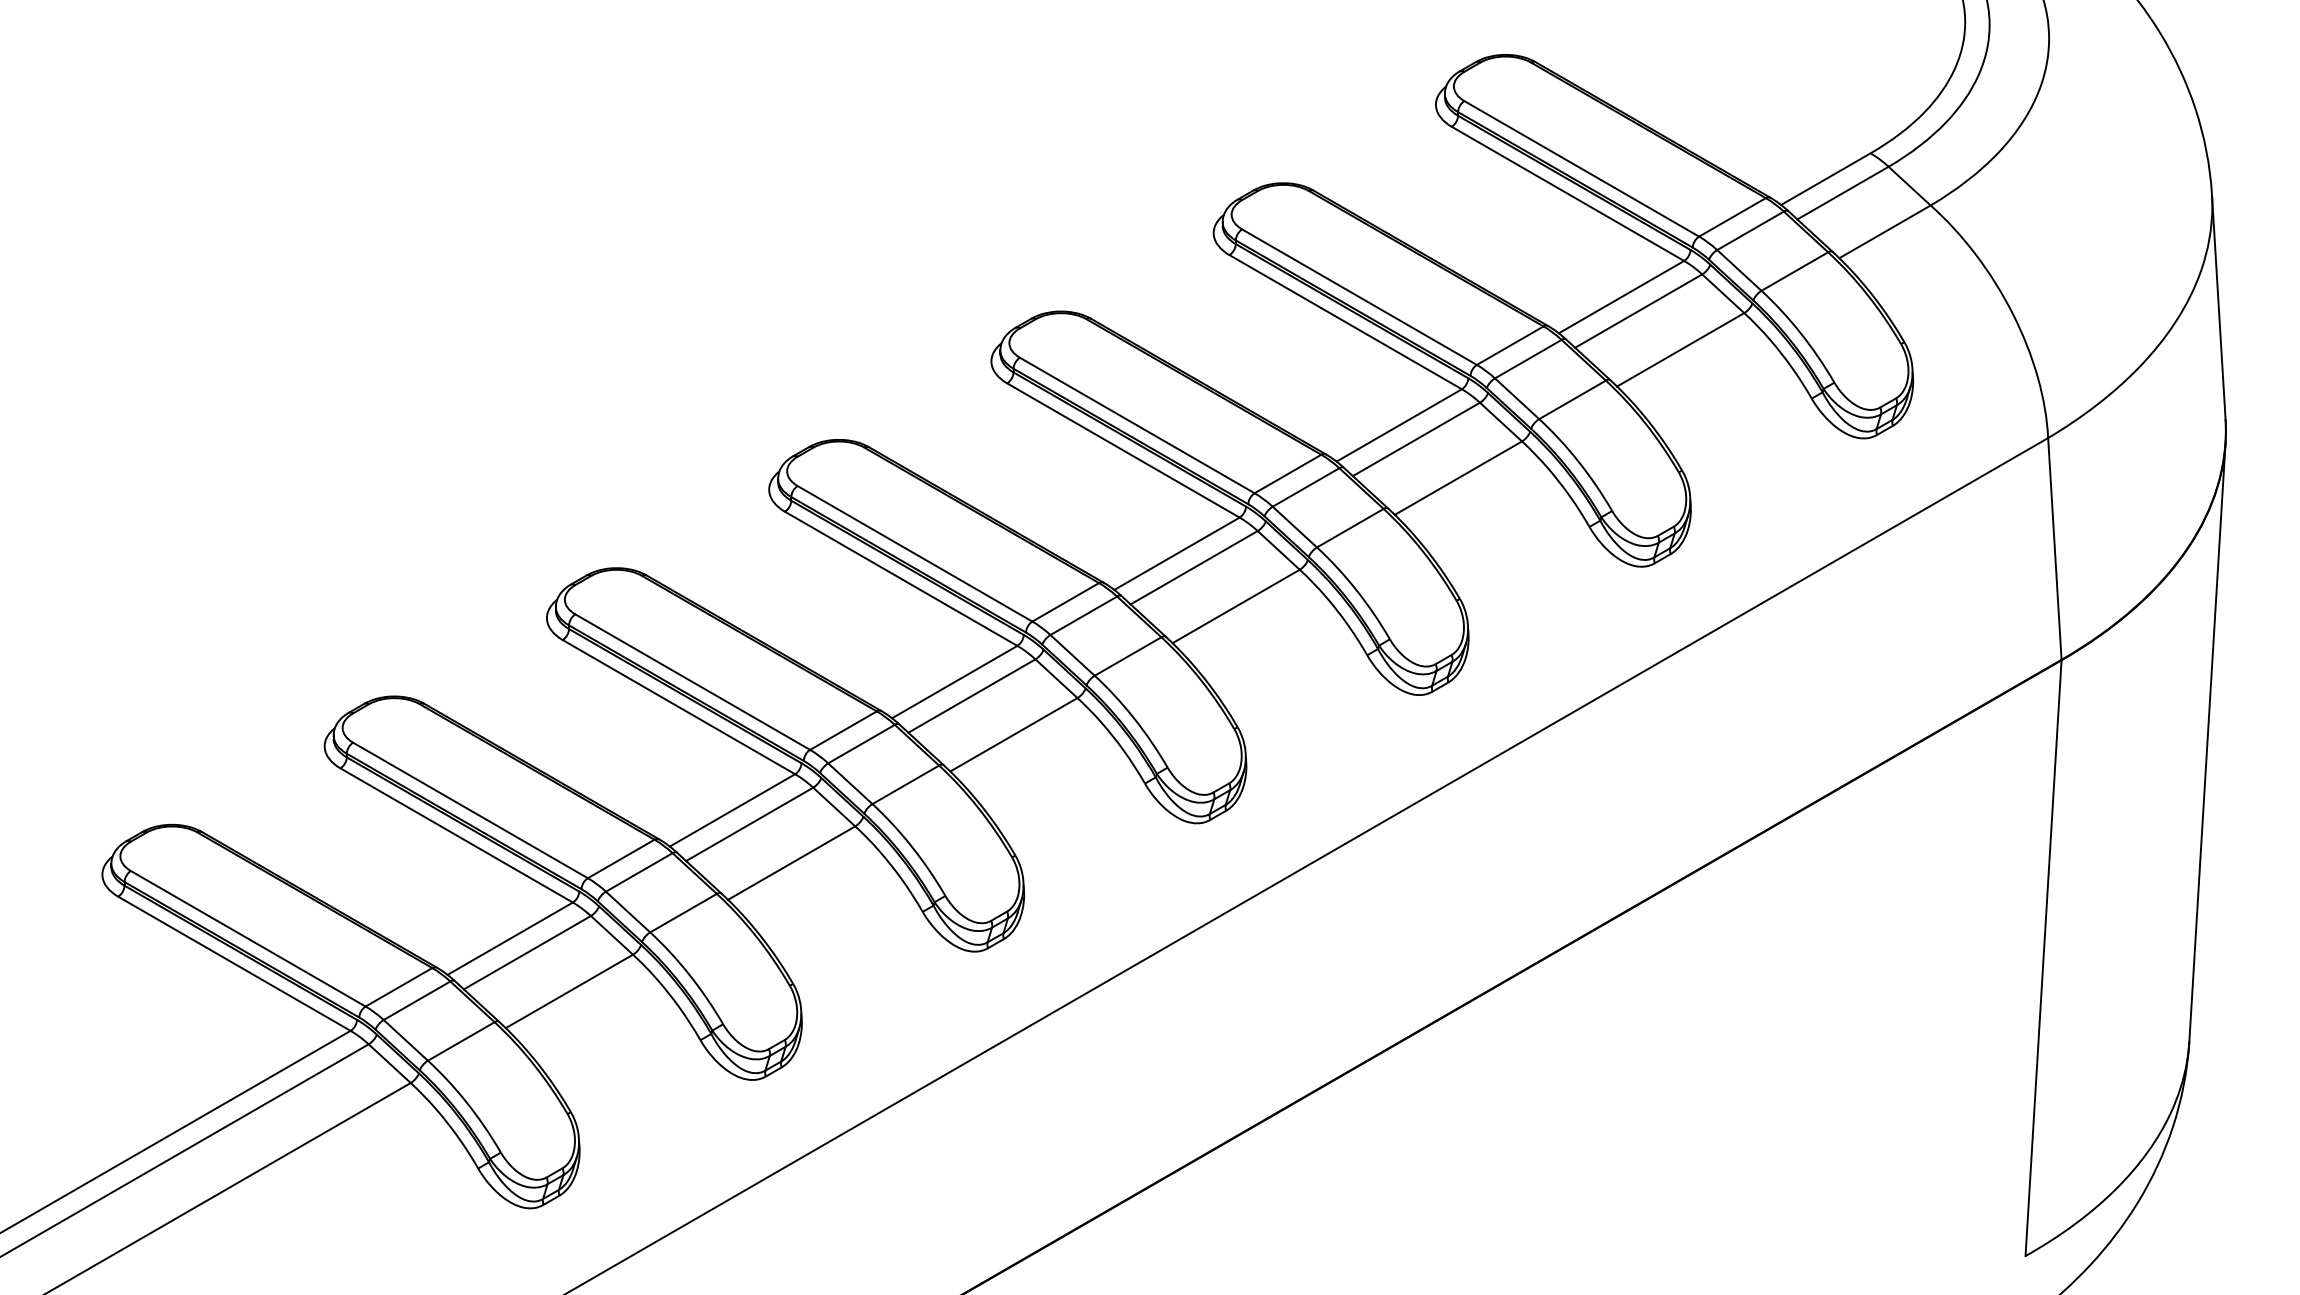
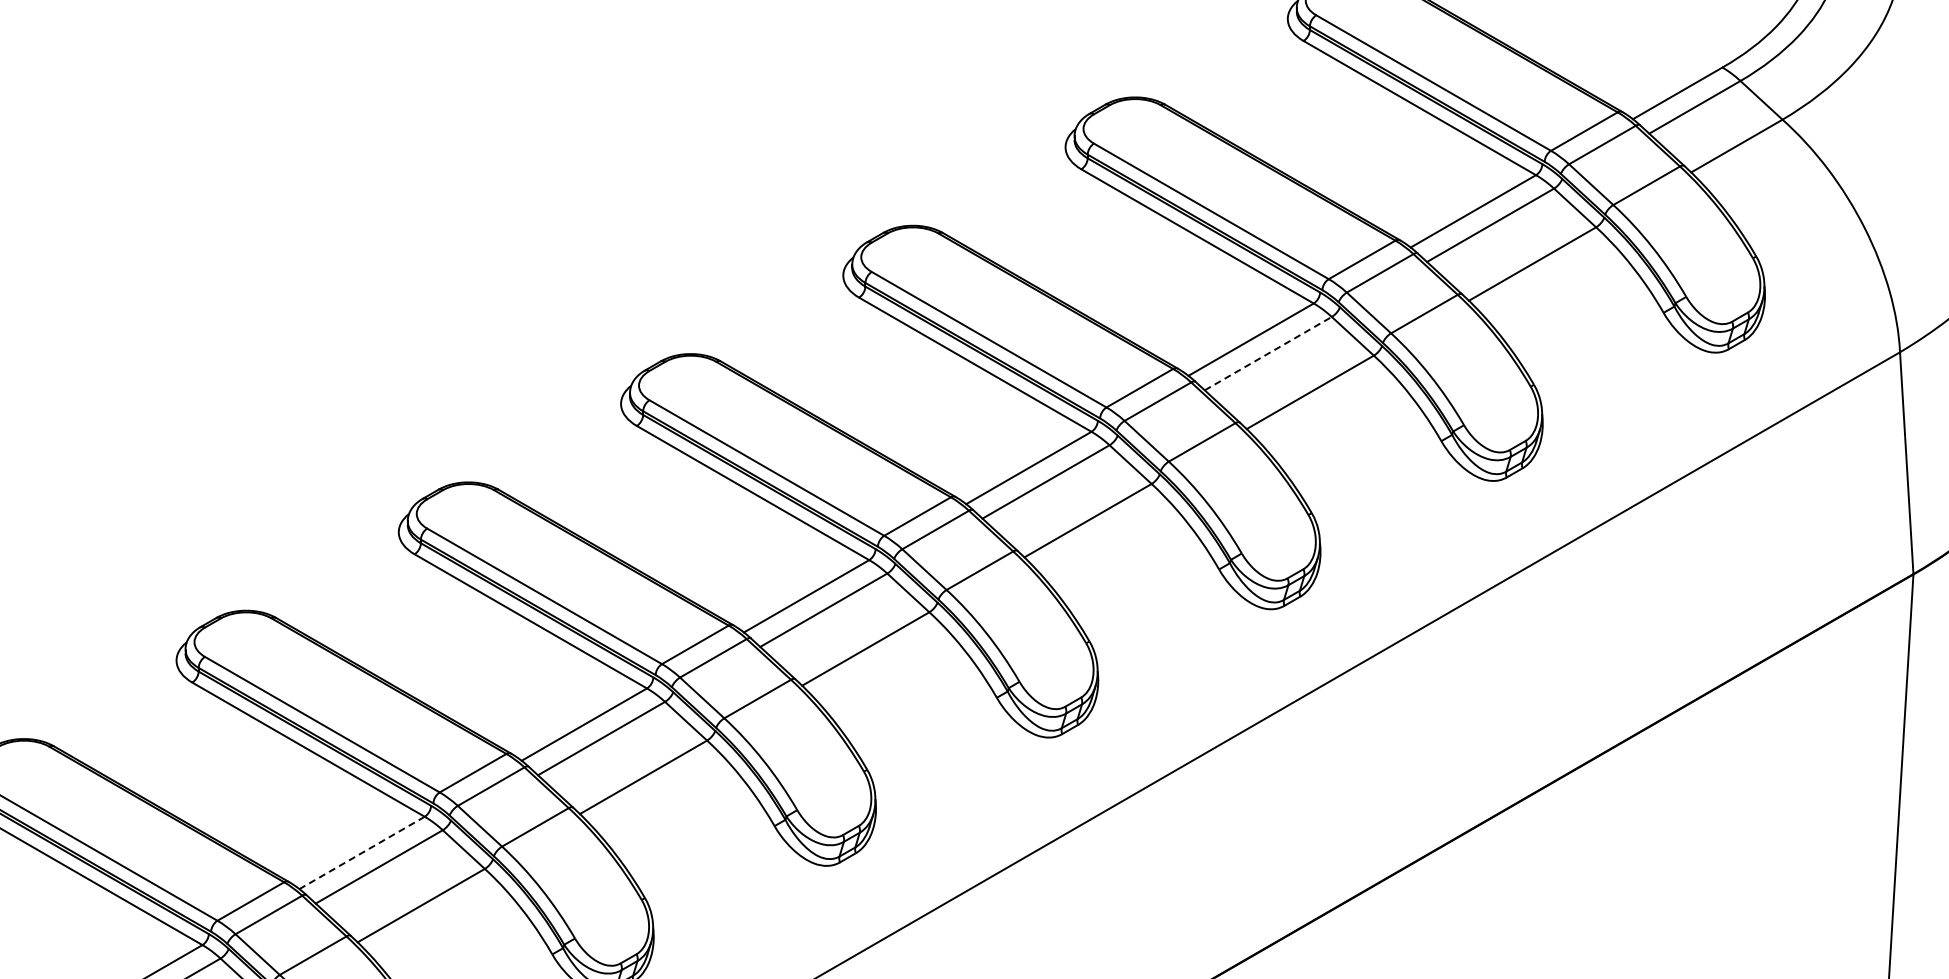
line: (1416, 439) -> (1268, 353), solid -> dashed
line: (509, 938) -> (361, 852), solid -> dashed

